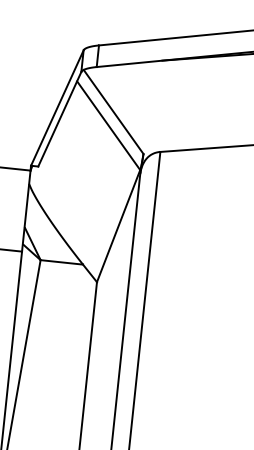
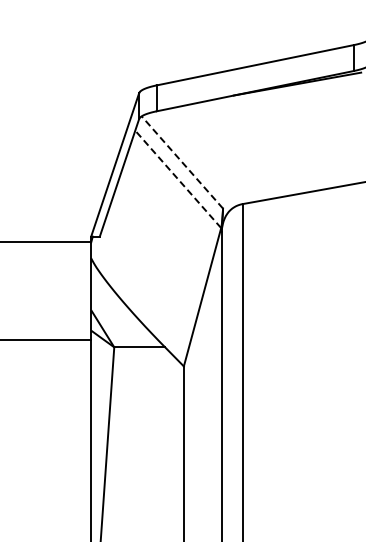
line: (113, 111) -> (182, 162), solid -> dashed
line: (108, 125) -> (178, 179), solid -> dashed

